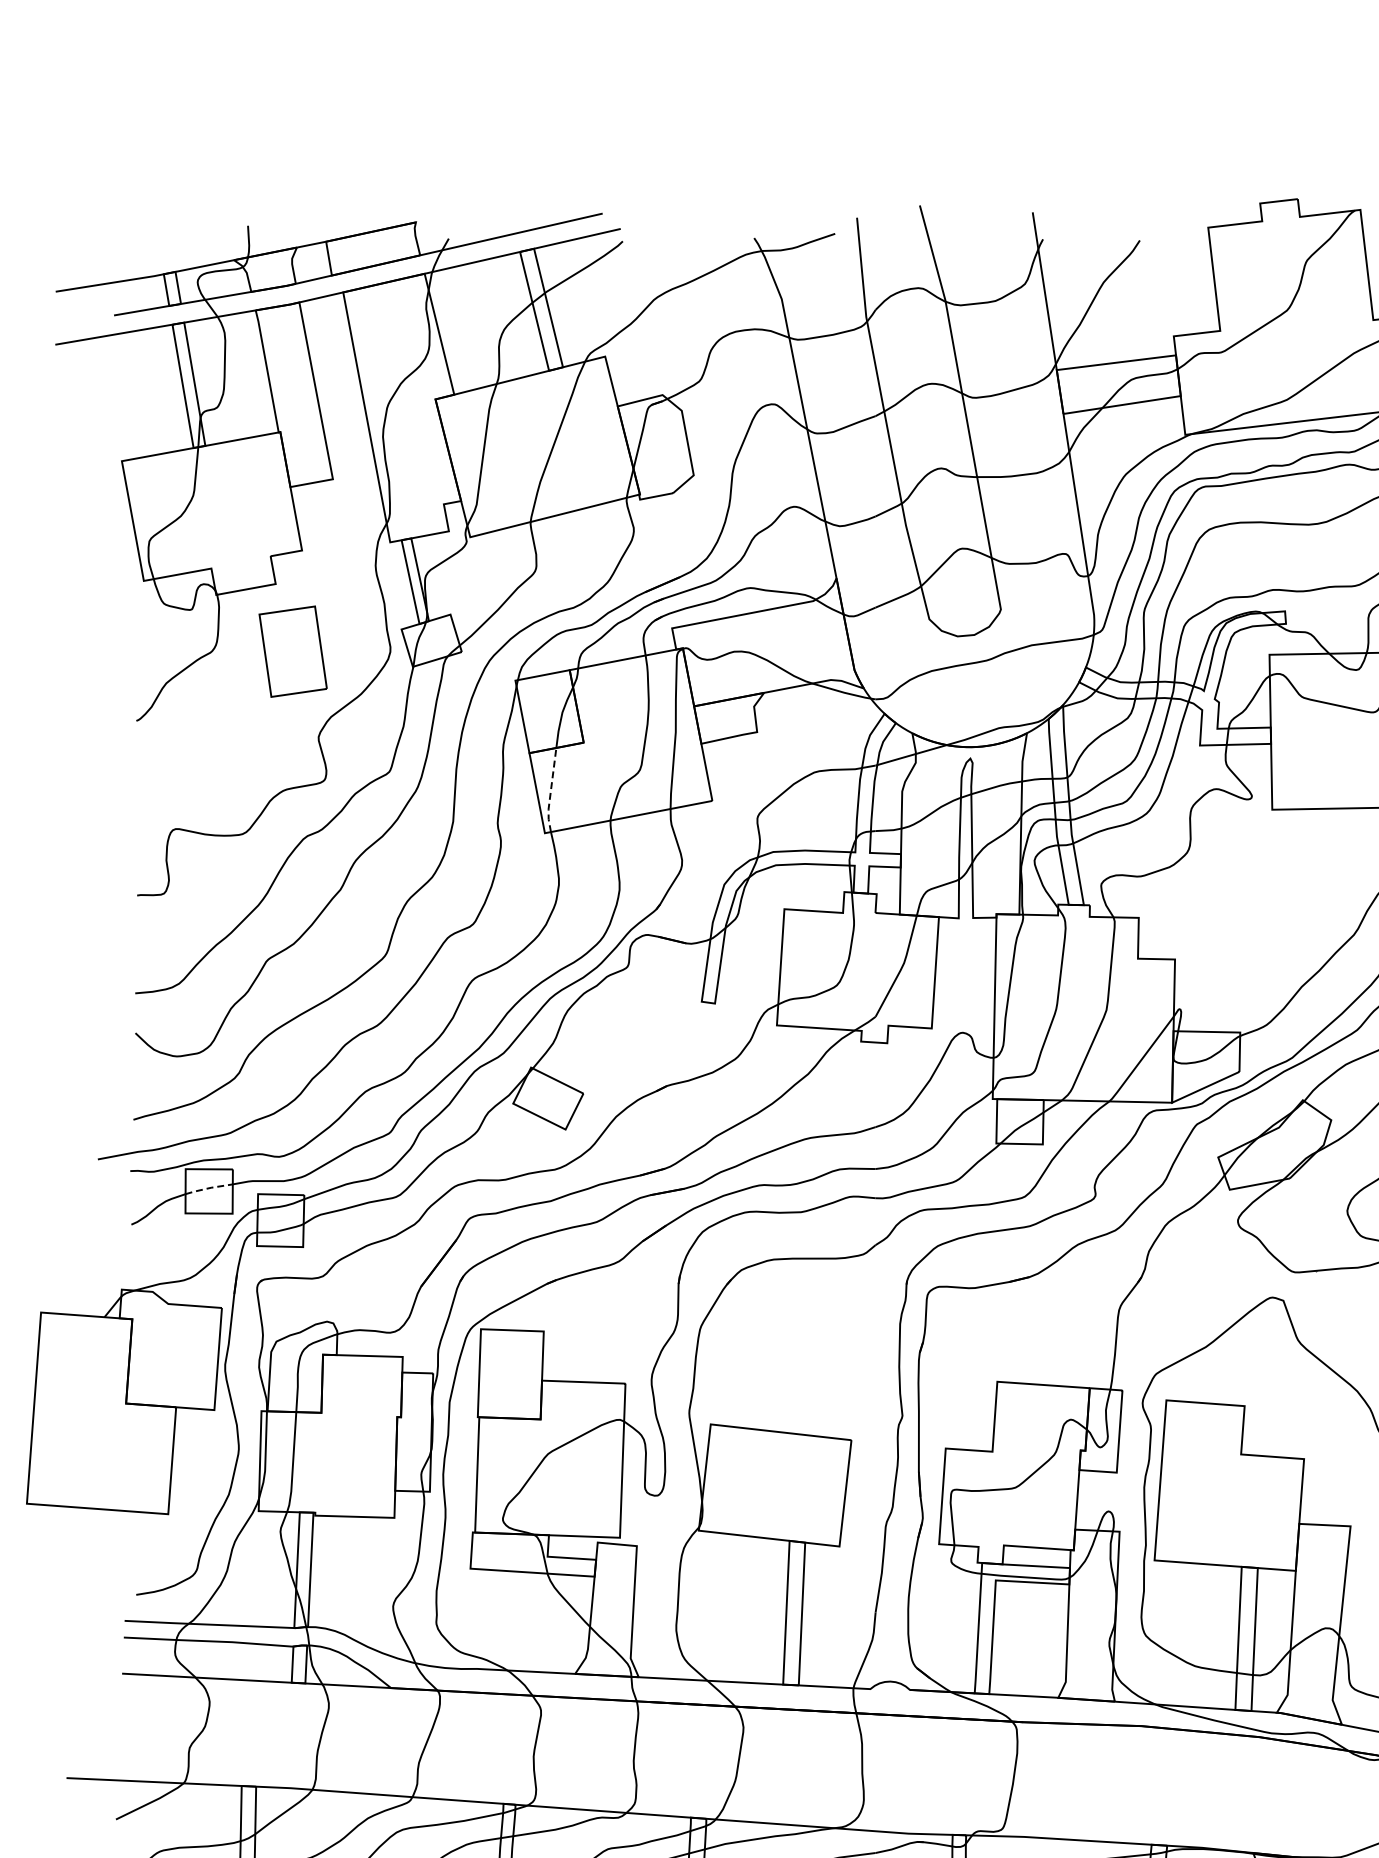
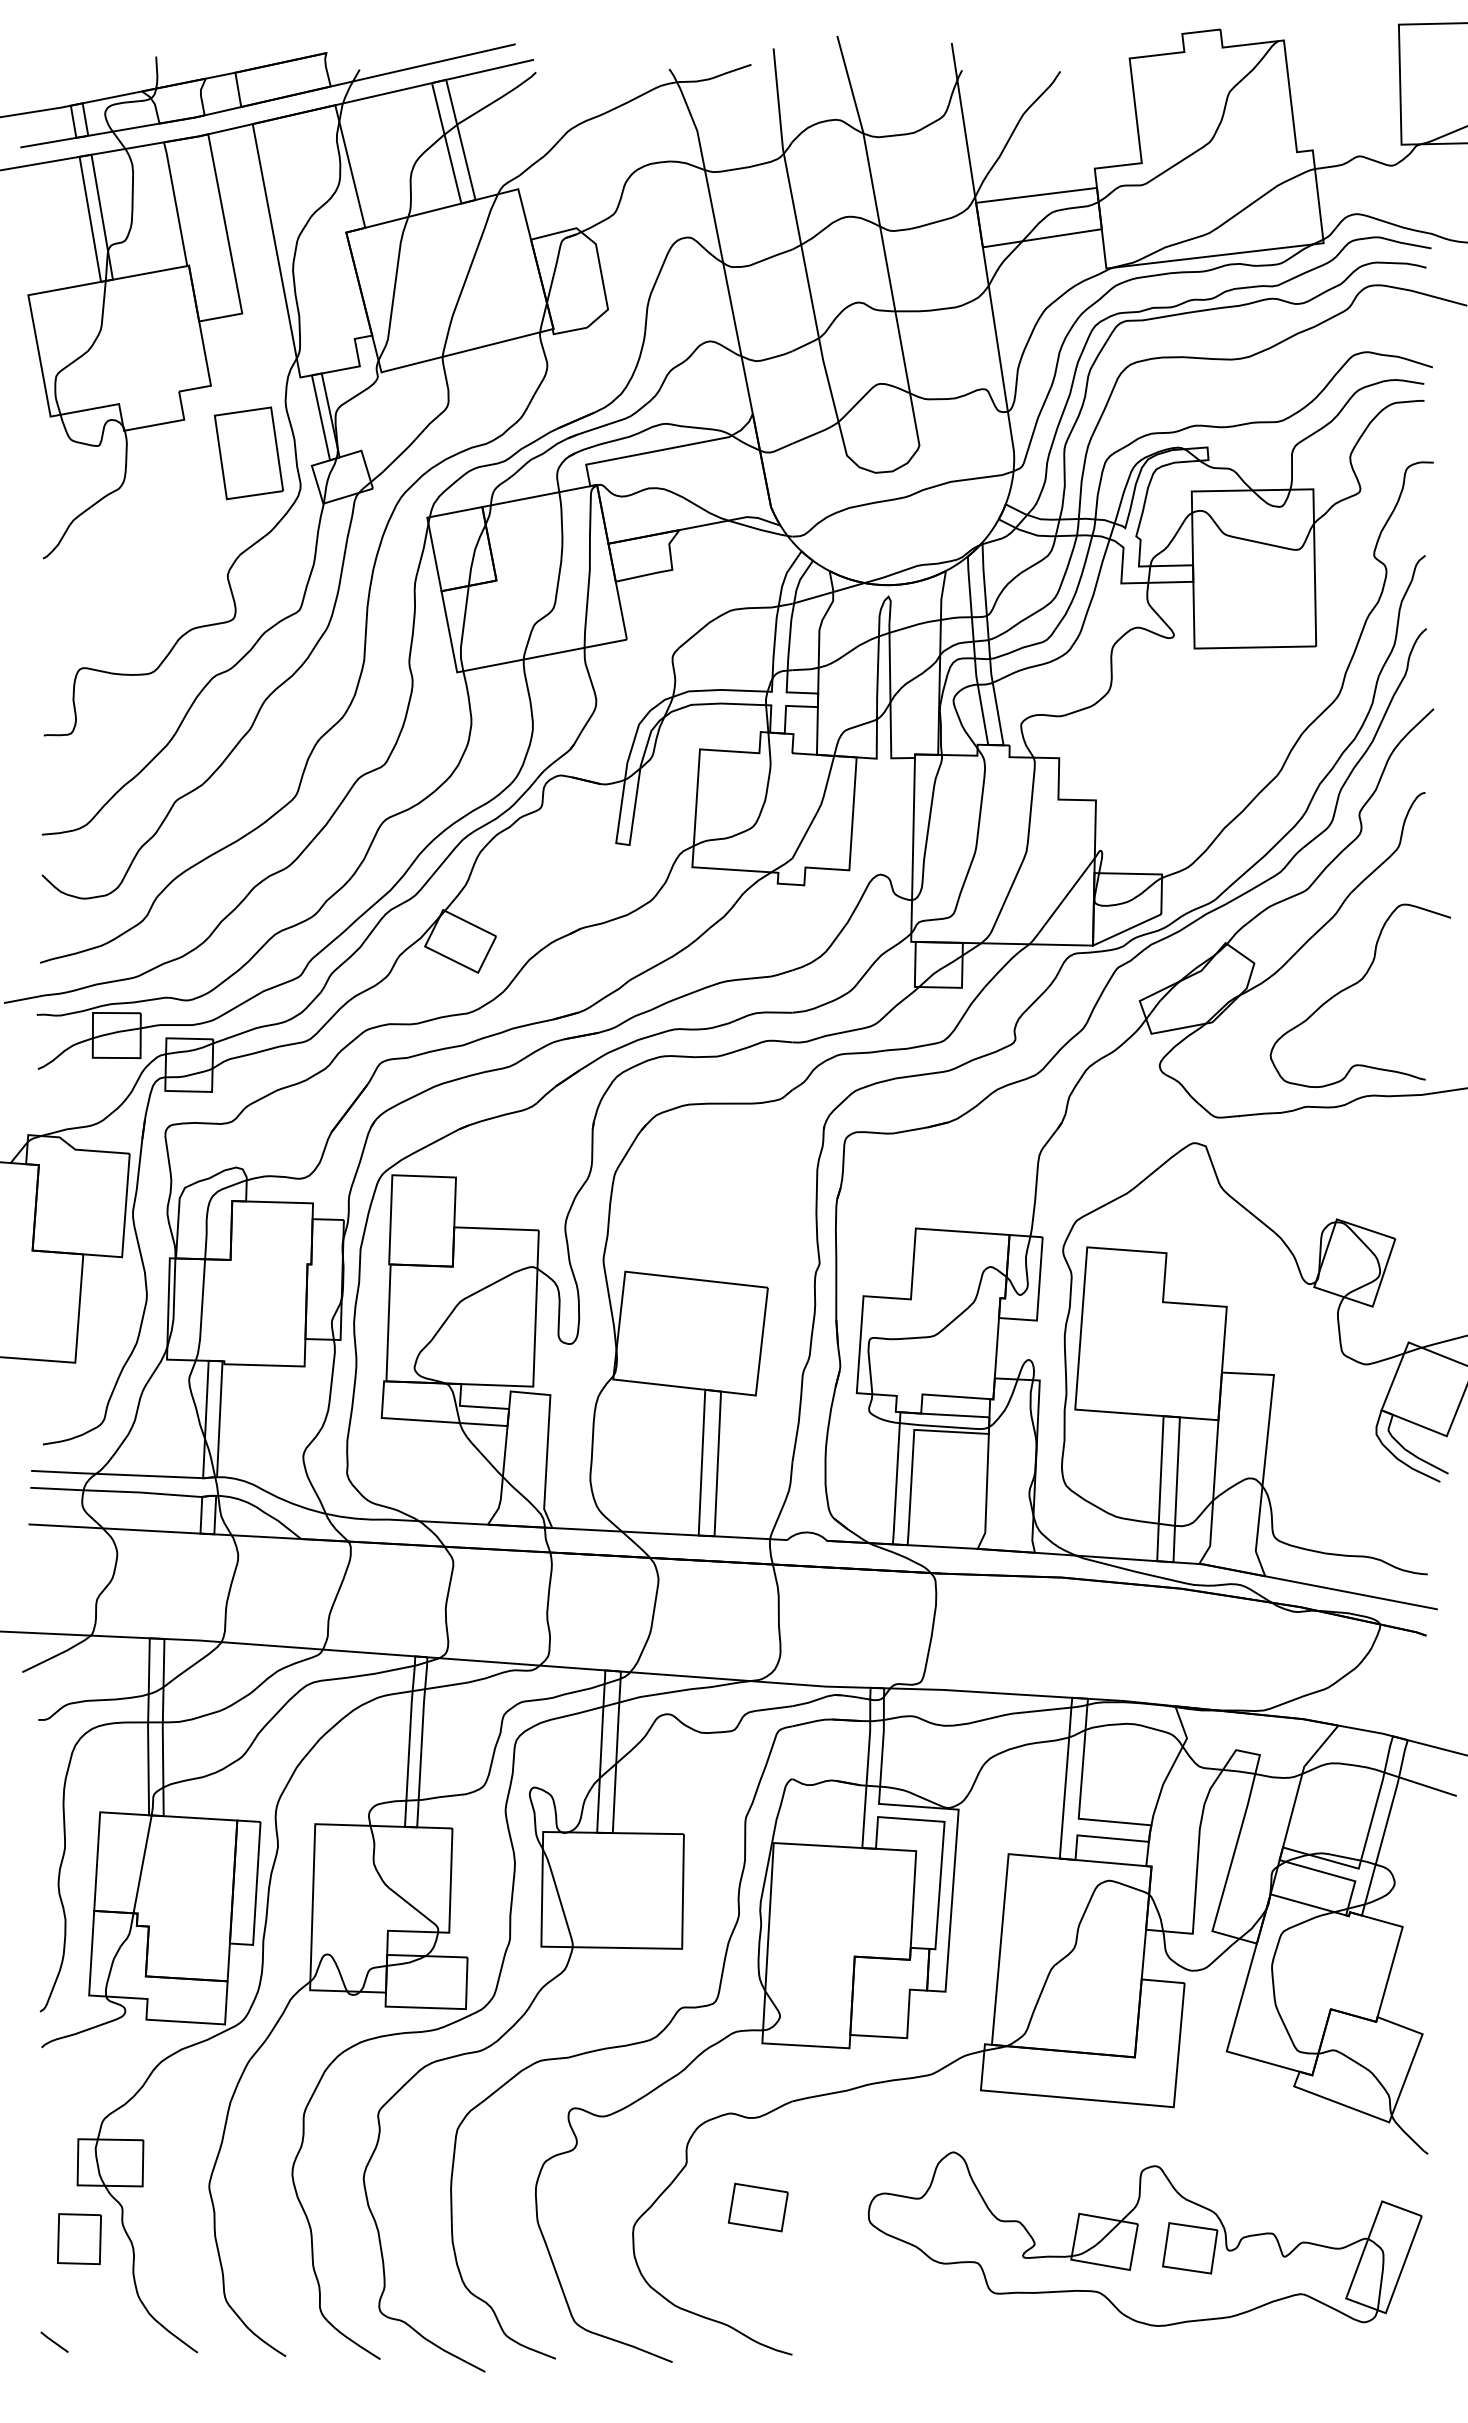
part: (292, 651) -> (248, 453), moved
line: (551, 791) -> (463, 630), dashed -> solid
line: (208, 1188) -> (116, 1032), dashed -> solid

